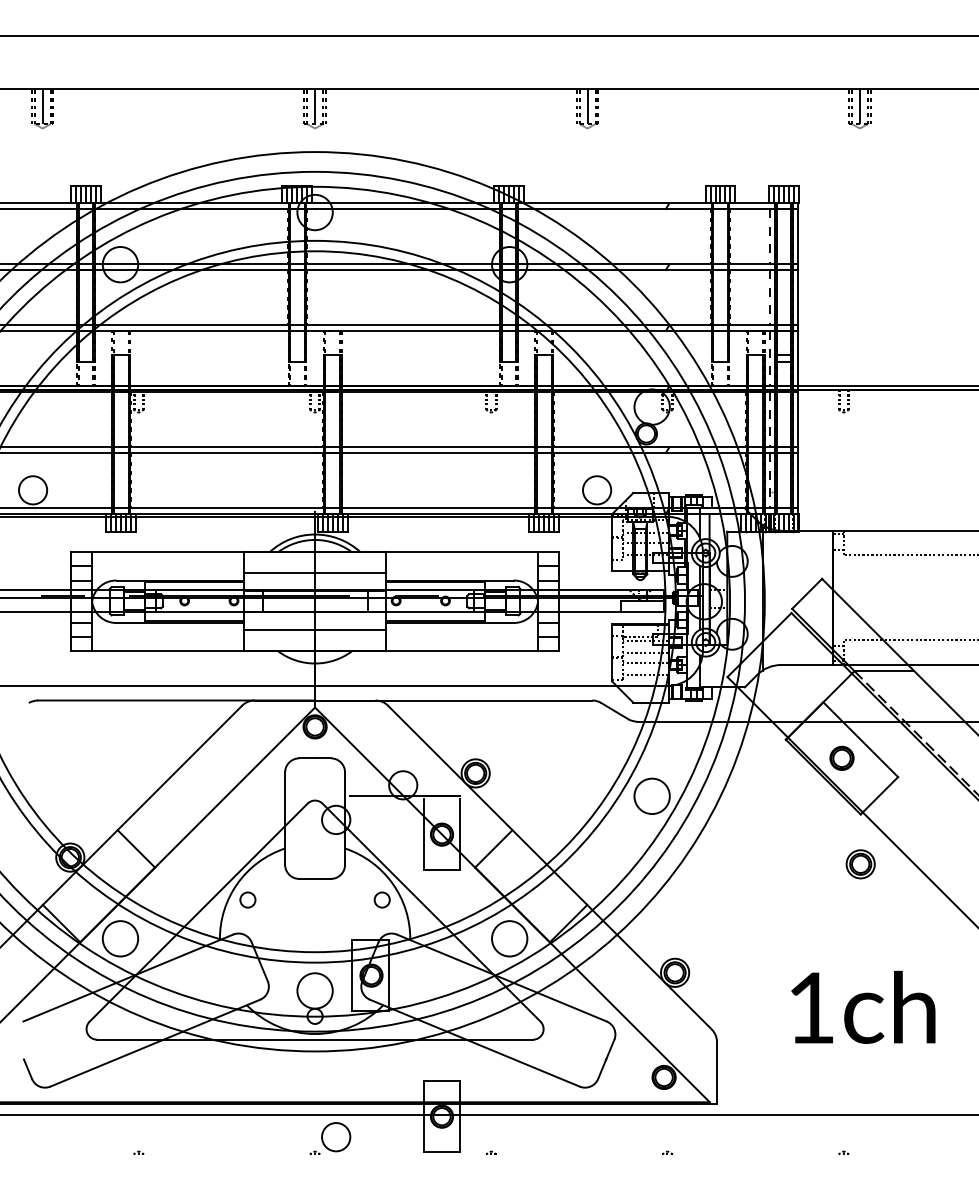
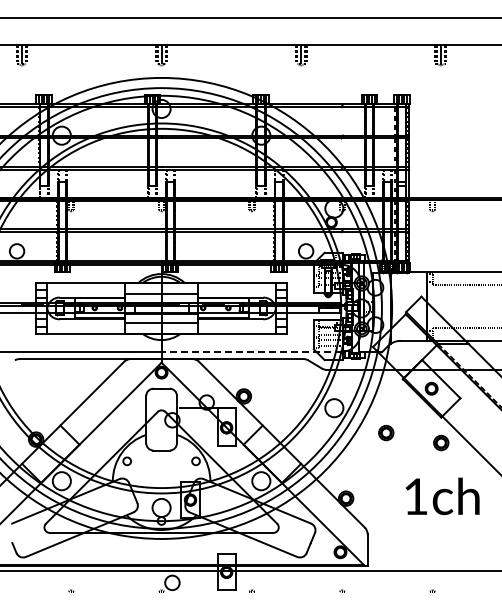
line: (490, 685) -> (251, 351), solid -> dashed
part: (753, 845) -> (386, 433), added
text: (863, 1007) -> (442, 496), moved

